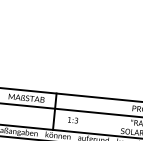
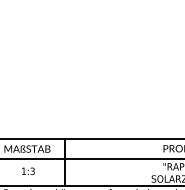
text: (73, 120) -> (28, 171), moved

